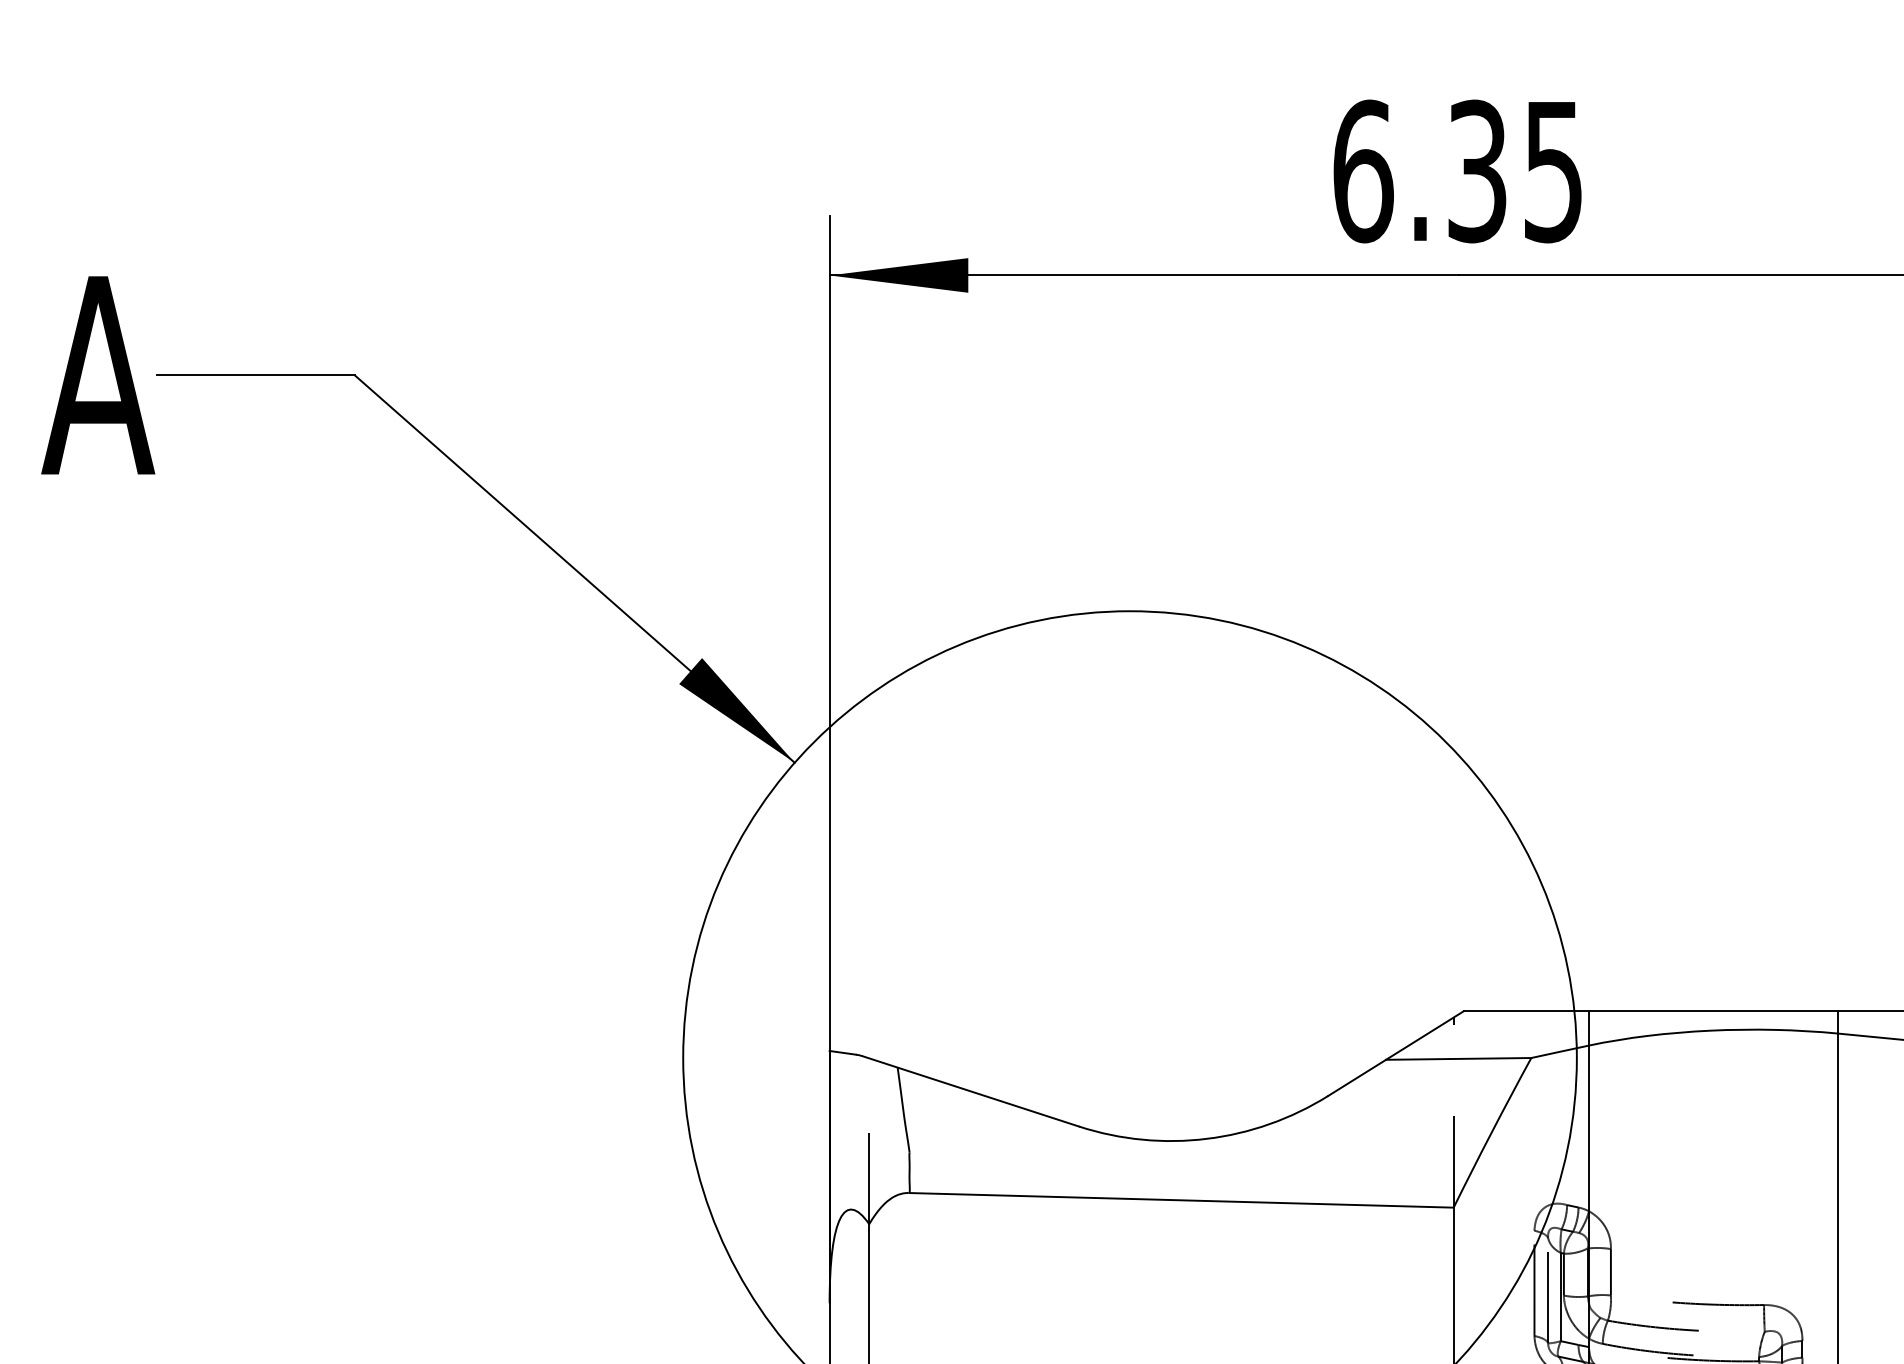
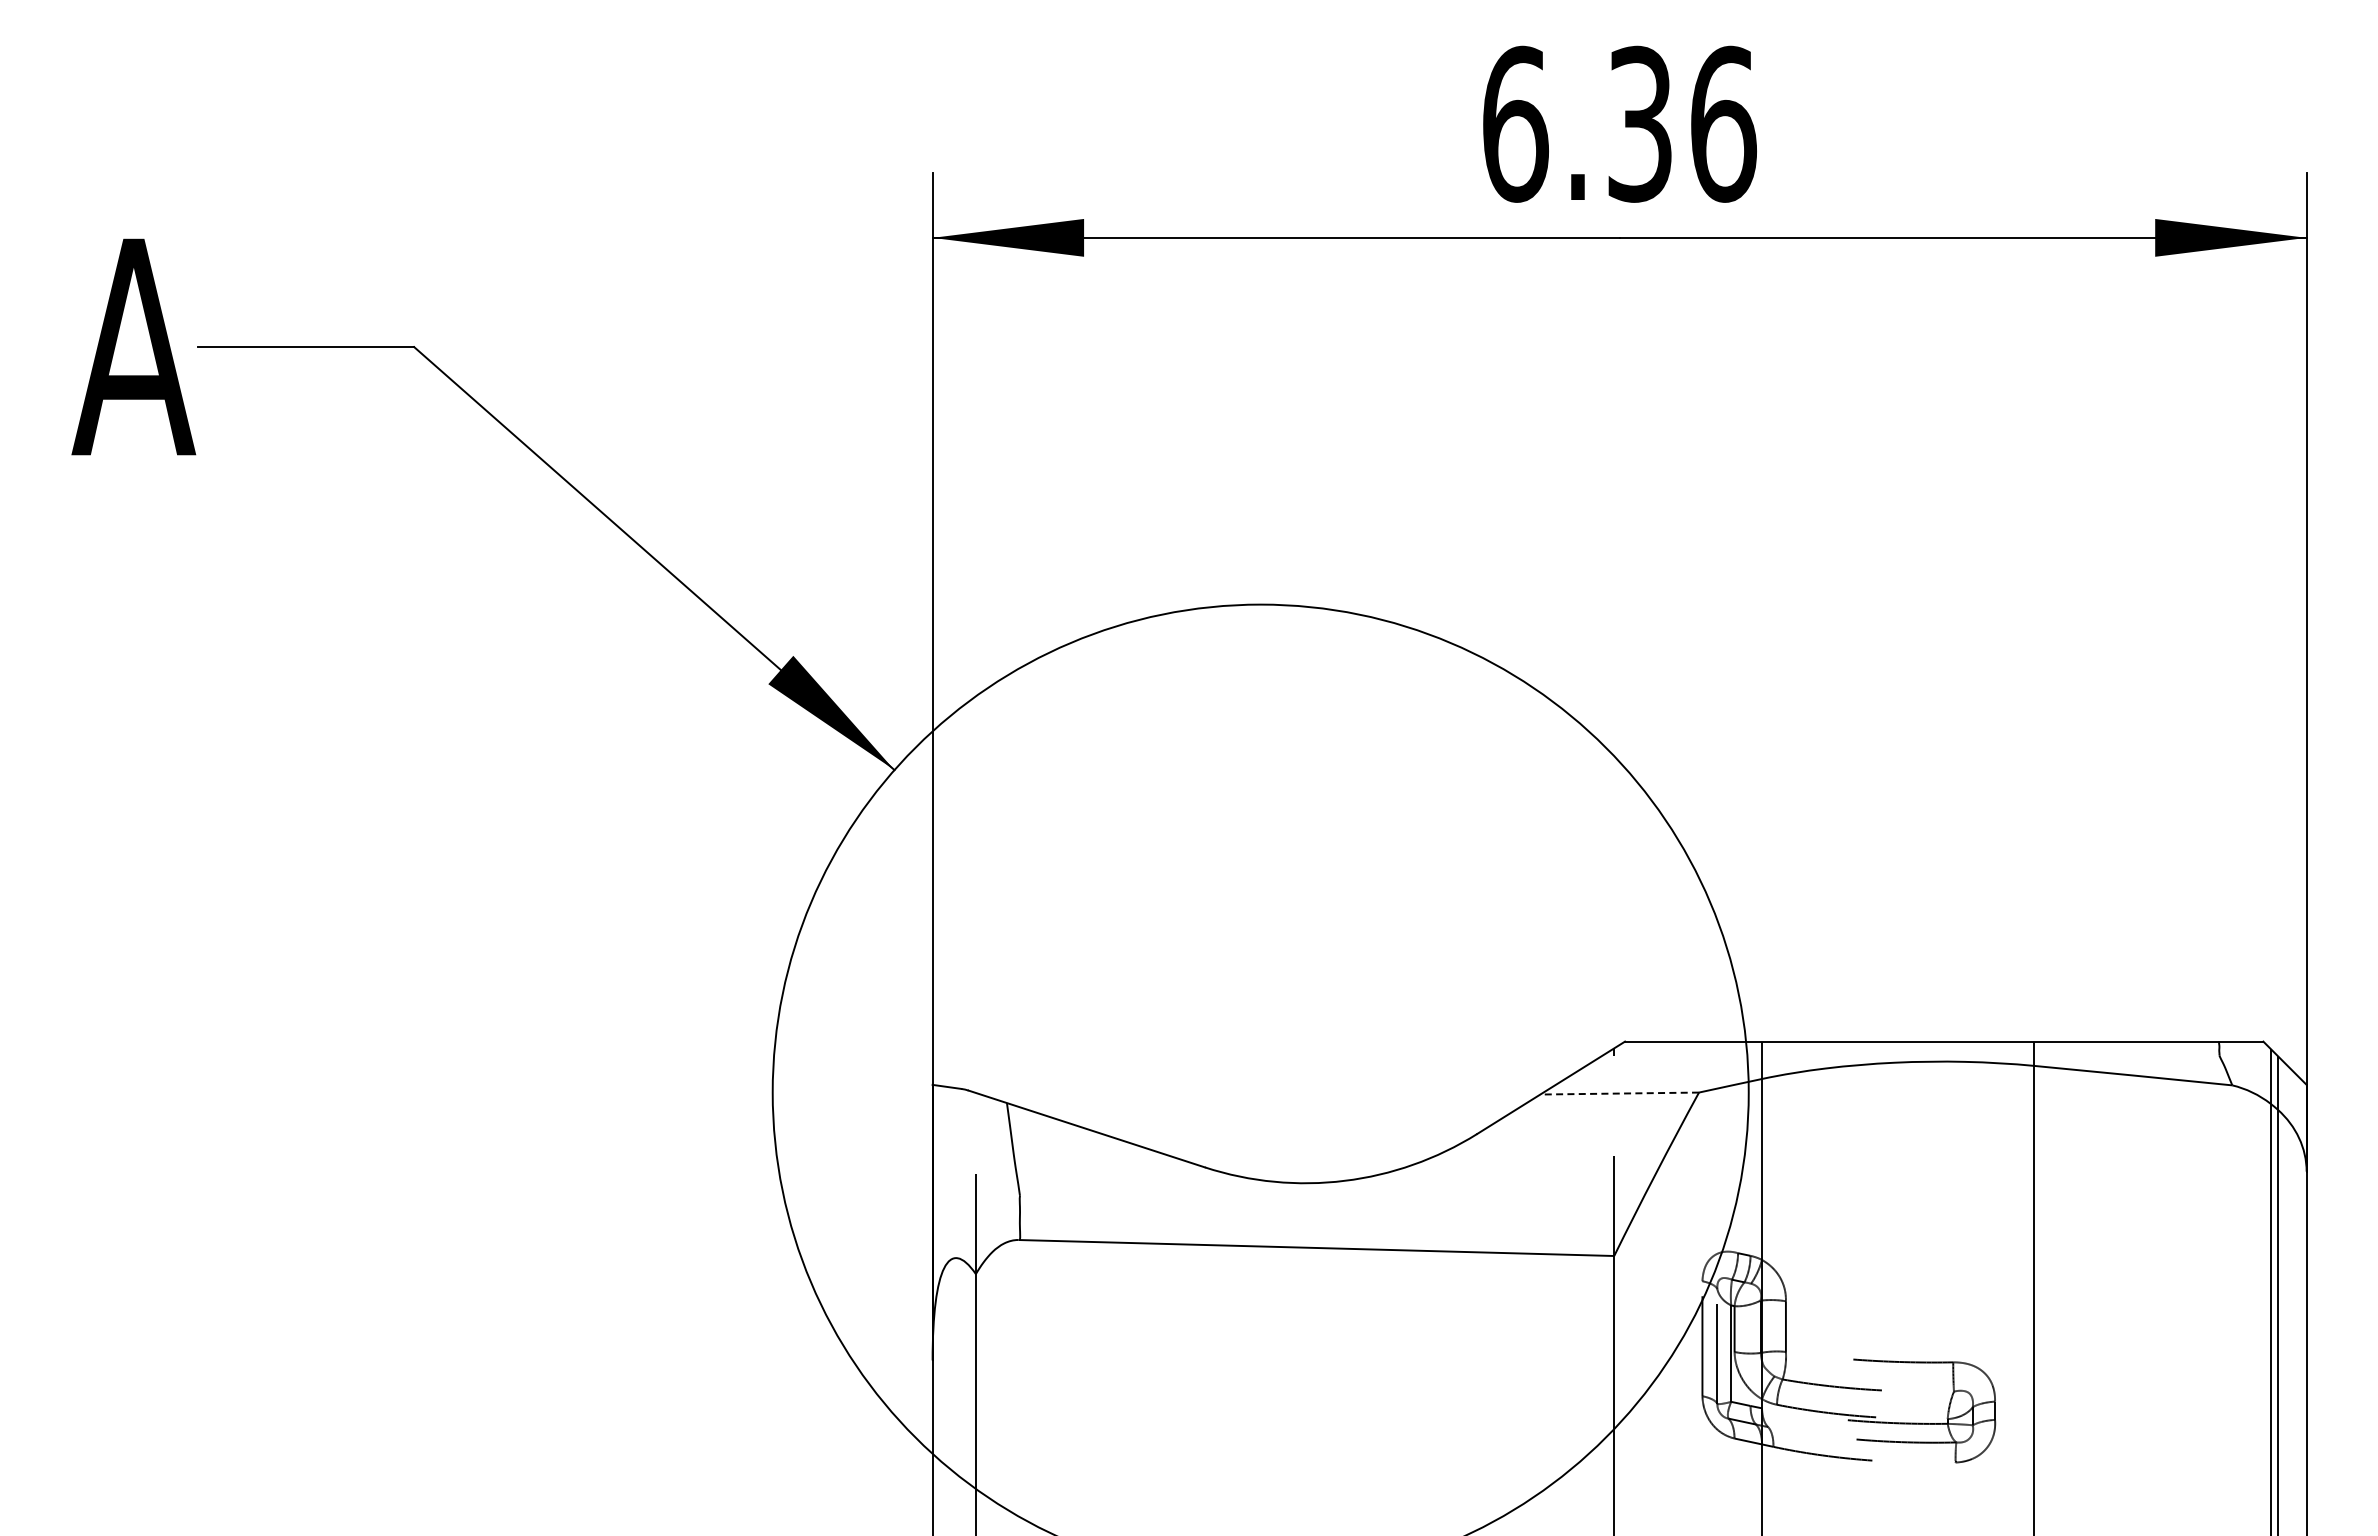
text: (1553, 170) -> (1723, 123), 6.35 -> 6.36
line: (1458, 1058) -> (1619, 1093), solid -> dashed

